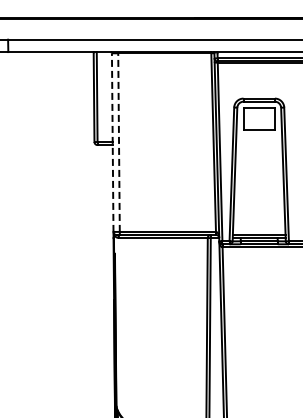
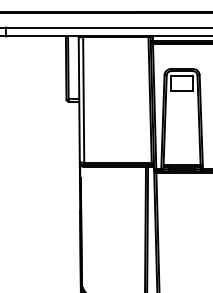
line: (112, 142) -> (79, 99), dashed -> solid
line: (119, 142) -> (84, 99), dashed -> solid

